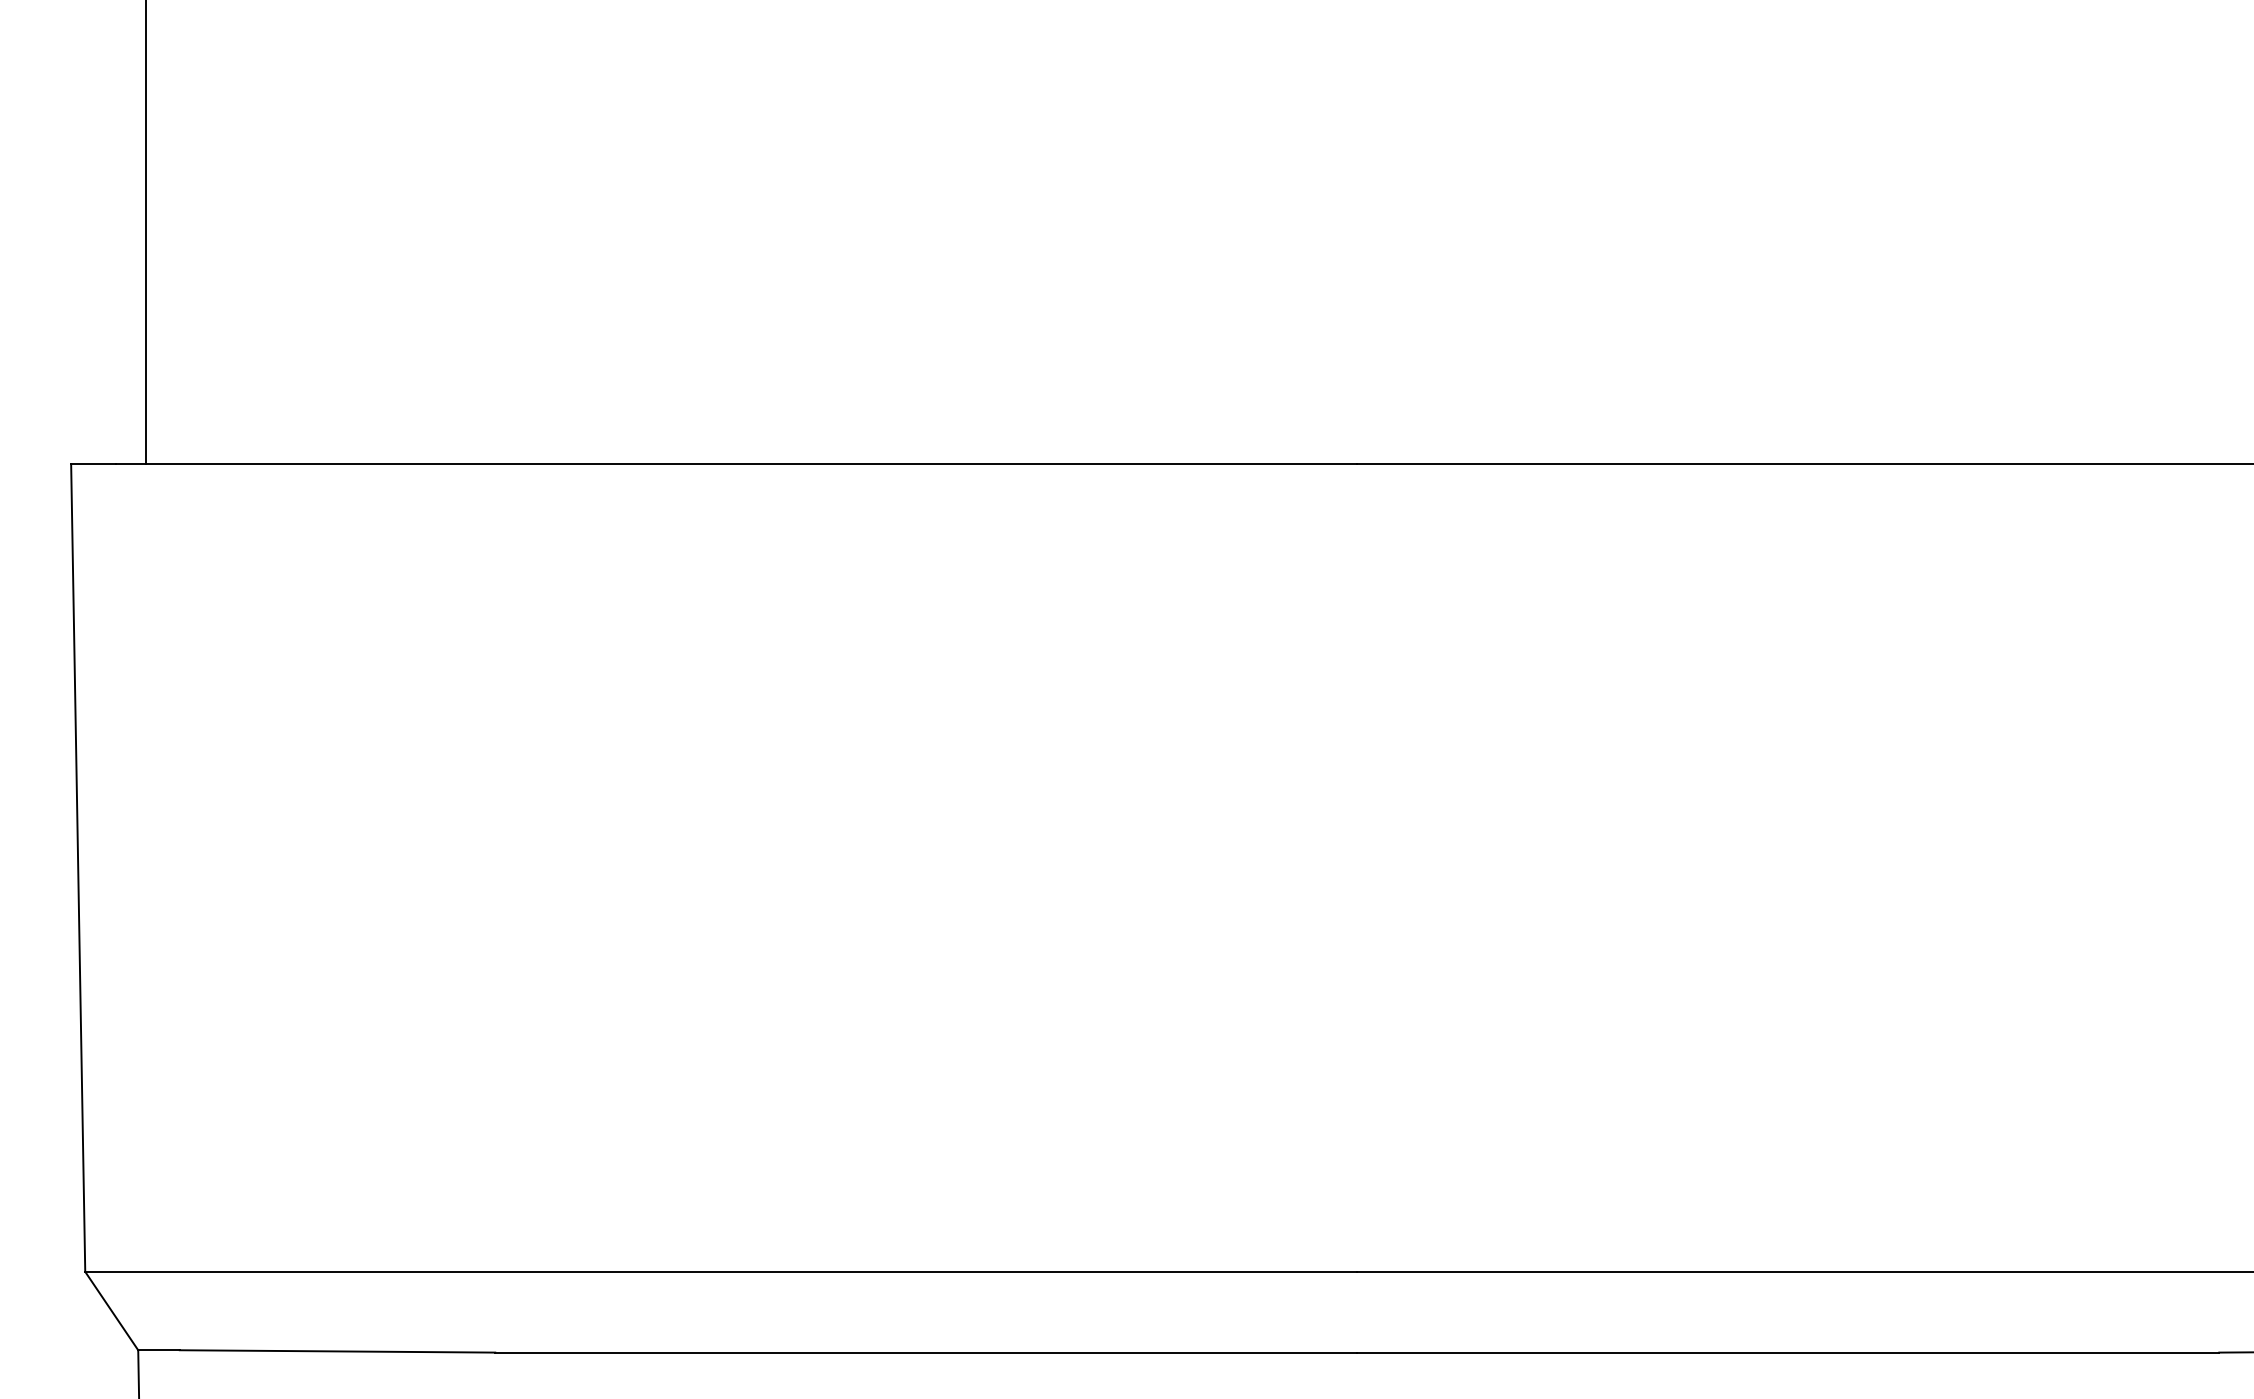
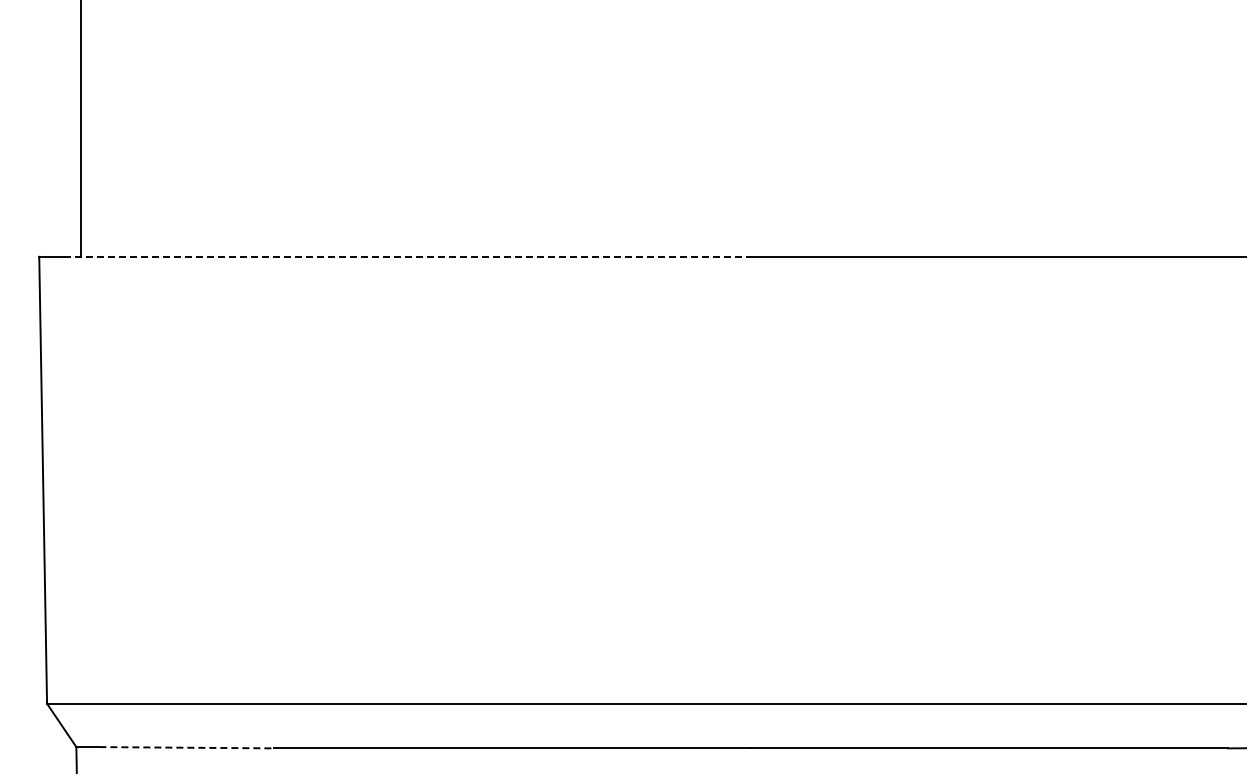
line: (736, 463) -> (407, 256), solid -> dashed
line: (339, 1350) -> (187, 747), solid -> dashed

